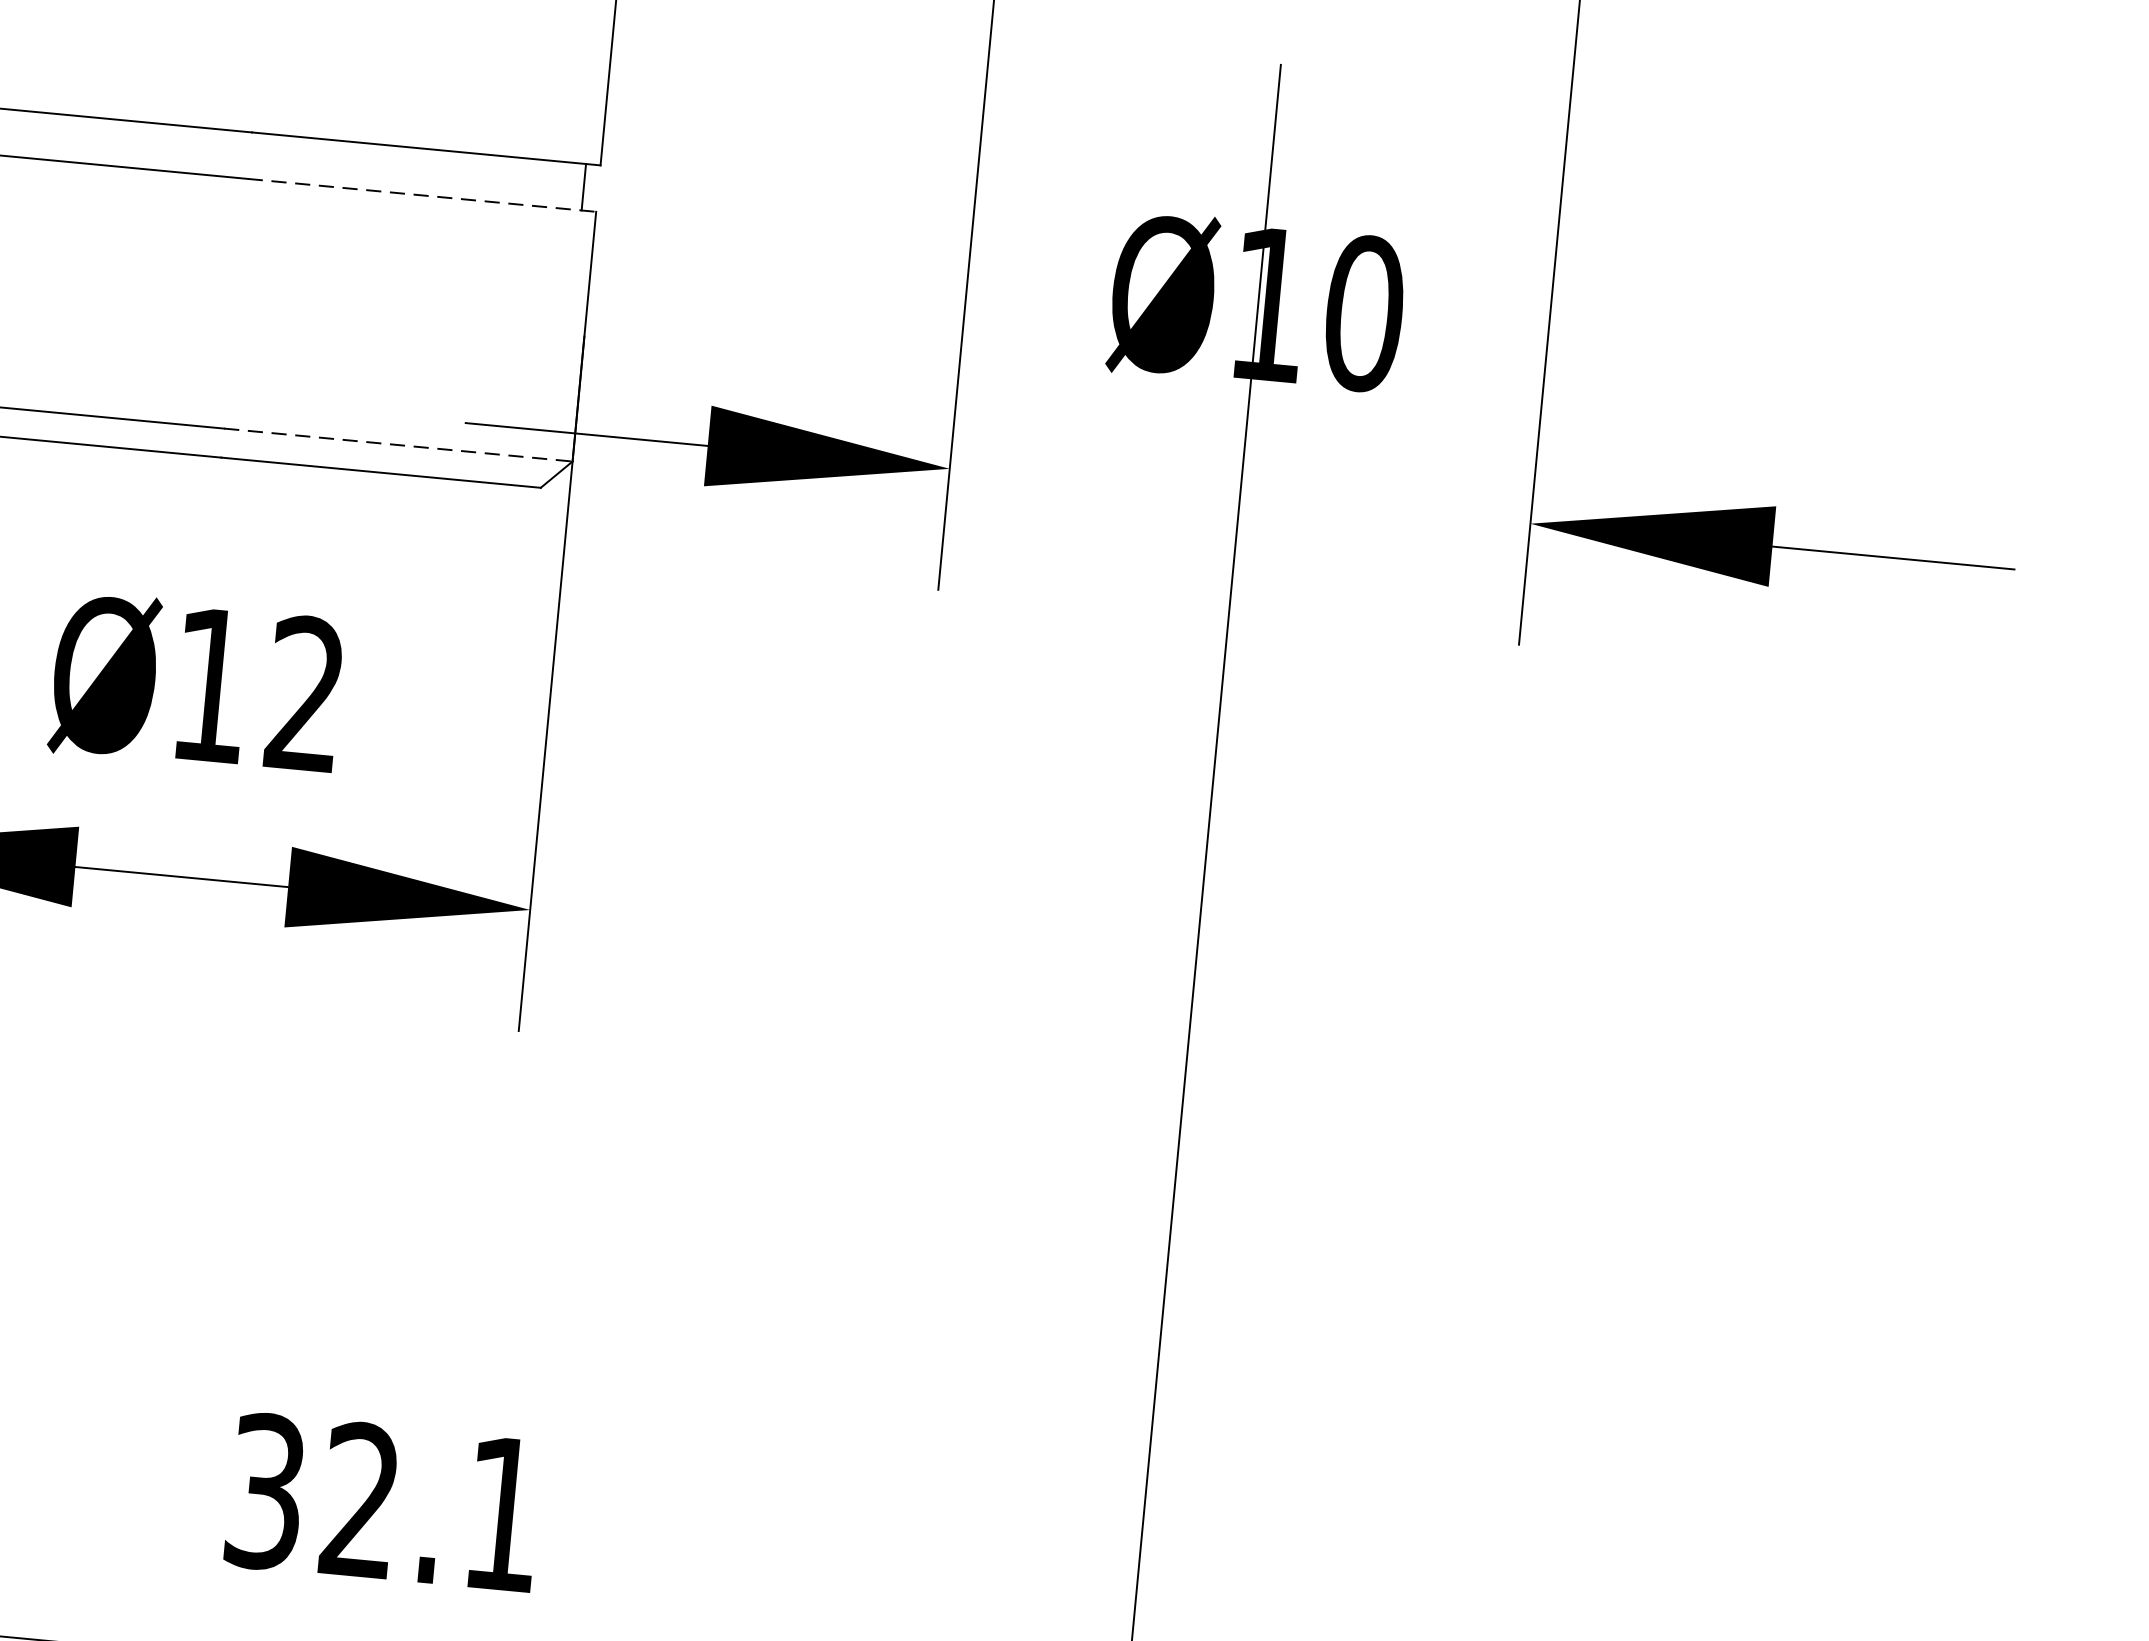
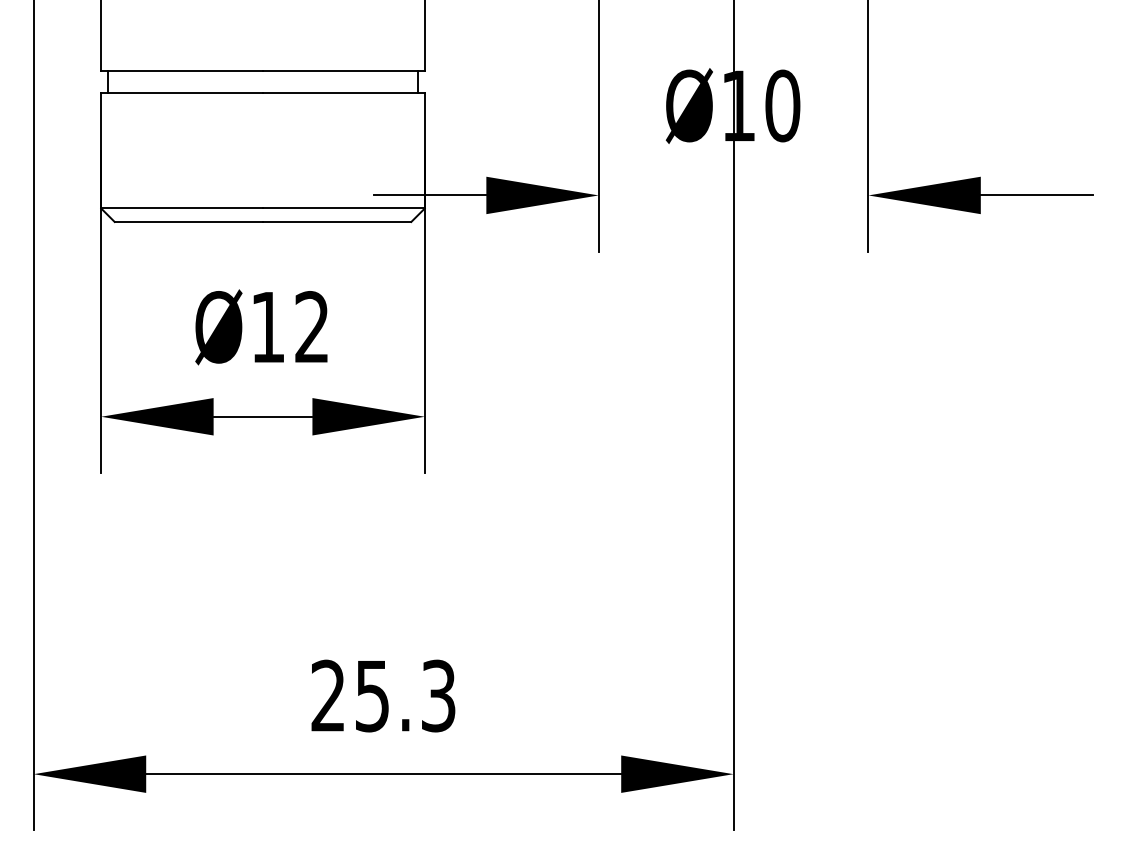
line: (421, 195) -> (343, 92), dashed -> solid
line: (397, 444) -> (343, 208), dashed -> solid
text: (384, 1501) -> (383, 695), 32.1 -> 25.3

